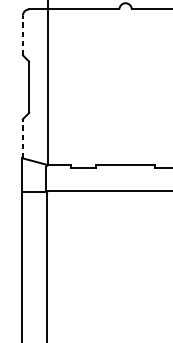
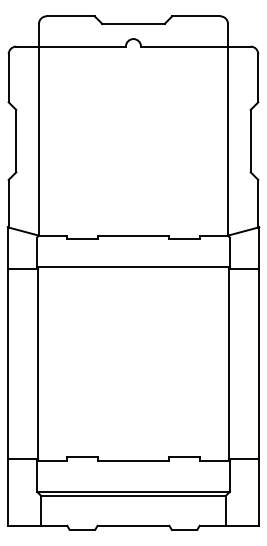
line: (22, 34) -> (8, 77), dashed -> solid
line: (22, 138) -> (8, 203), dashed -> solid

